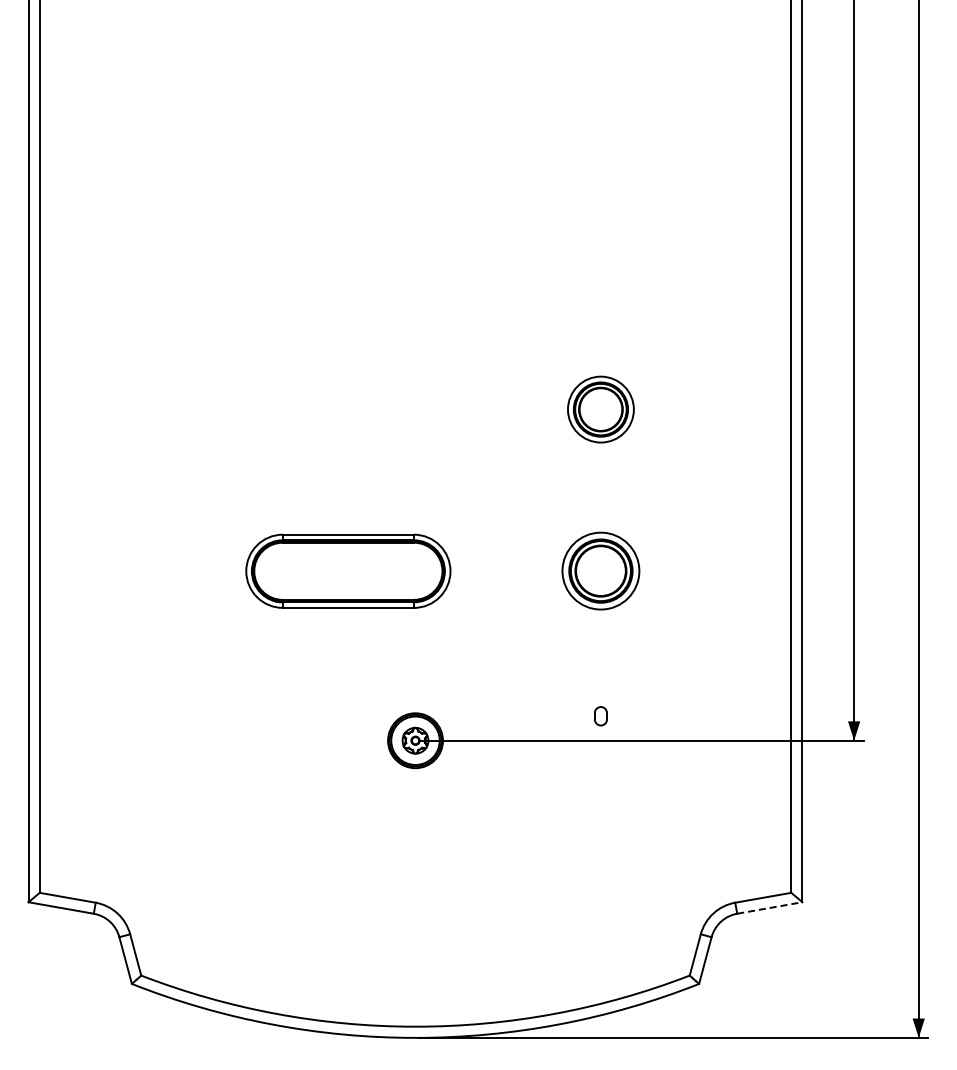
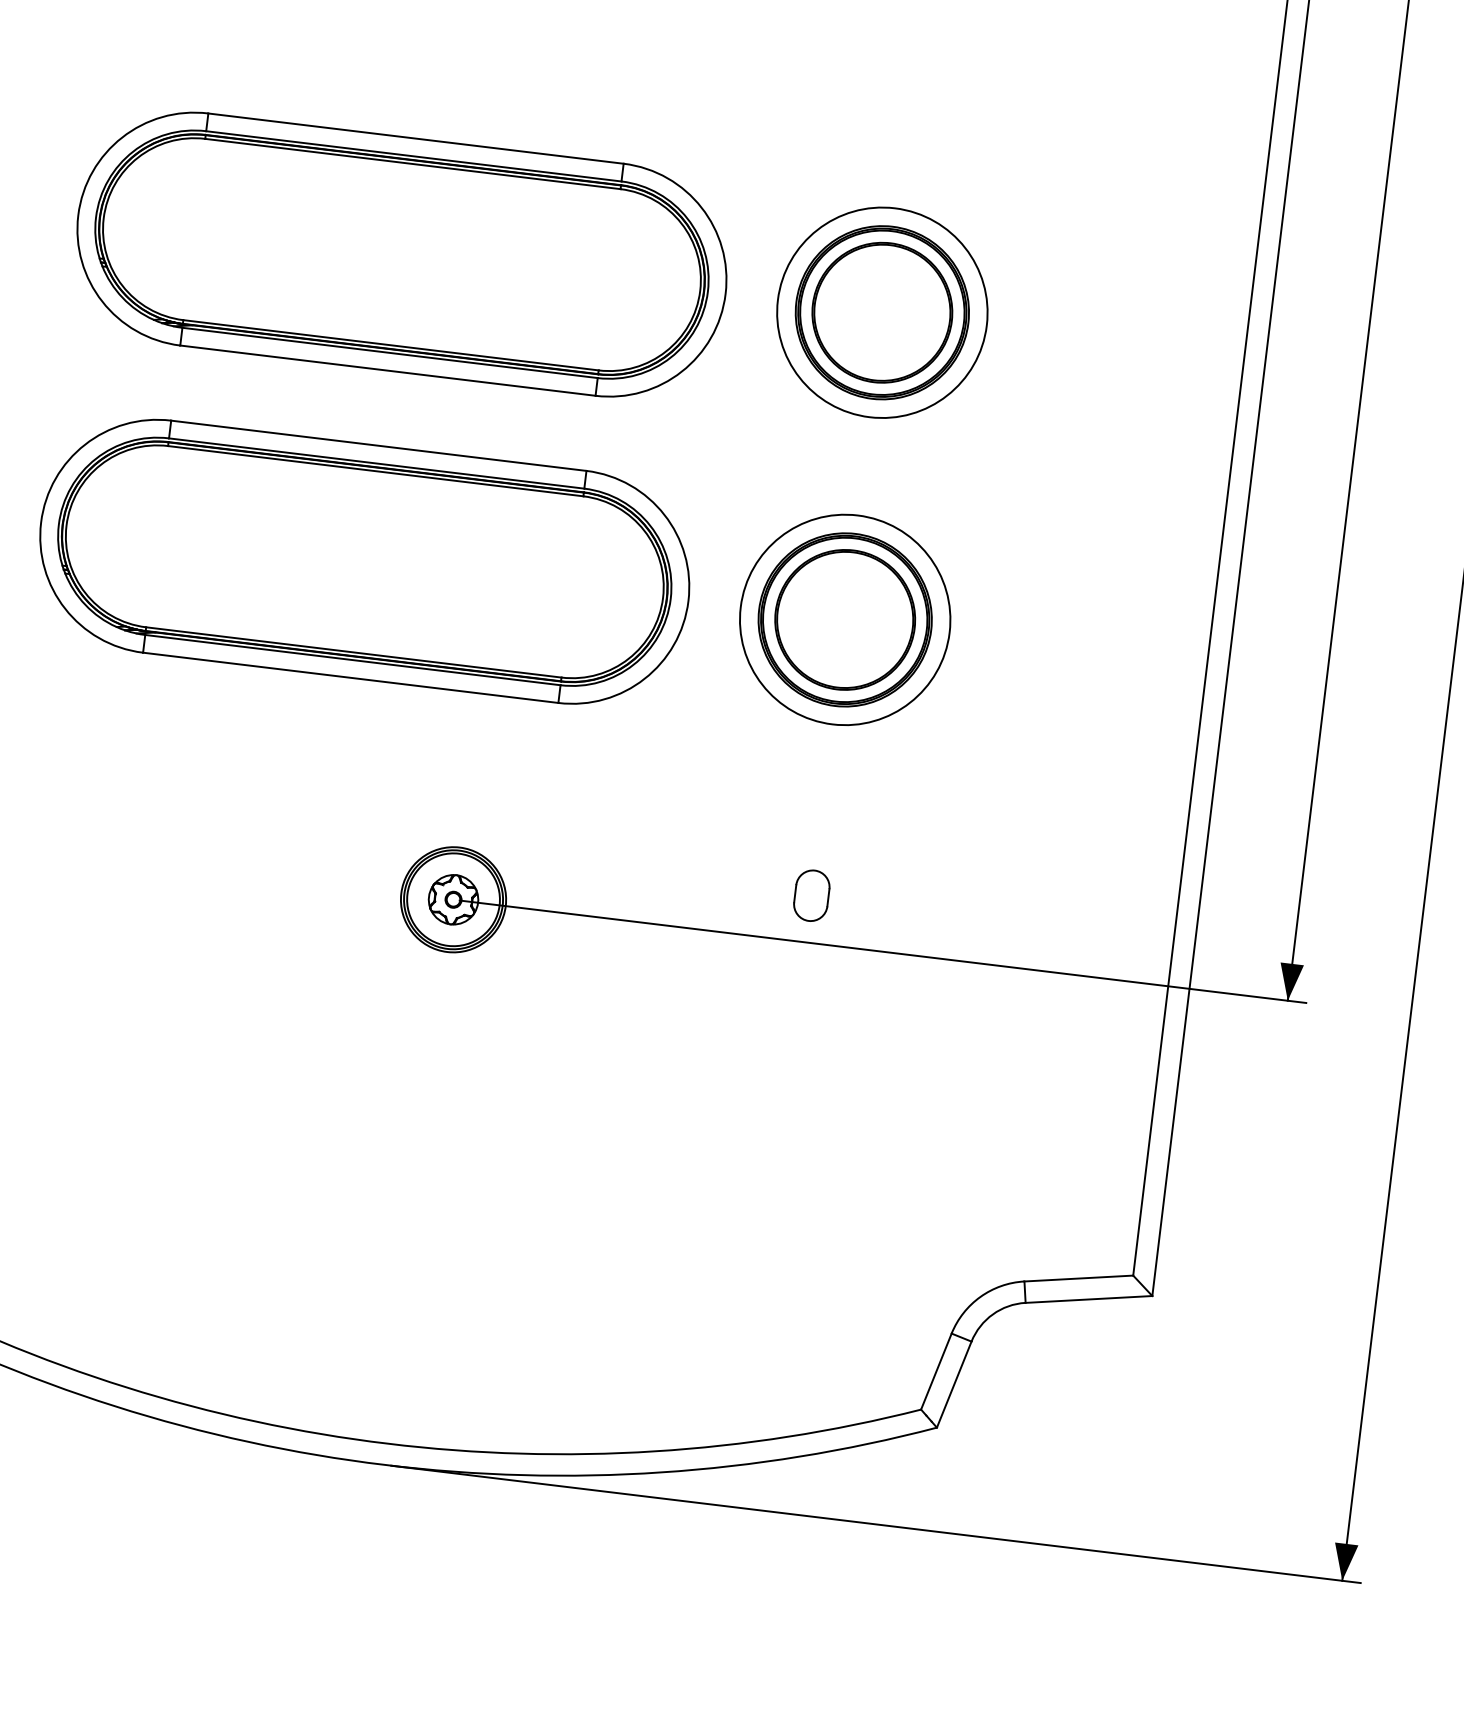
part: (348, 409) -> (402, 254), added
part: (600, 409) -> (881, 312), size x1.67
part: (600, 570) -> (844, 618), size x1.43
part: (348, 571) -> (365, 562), size x1.67
part: (600, 716) -> (810, 896), size x1.43
line: (770, 907) -> (1090, 1298), dashed -> solid

